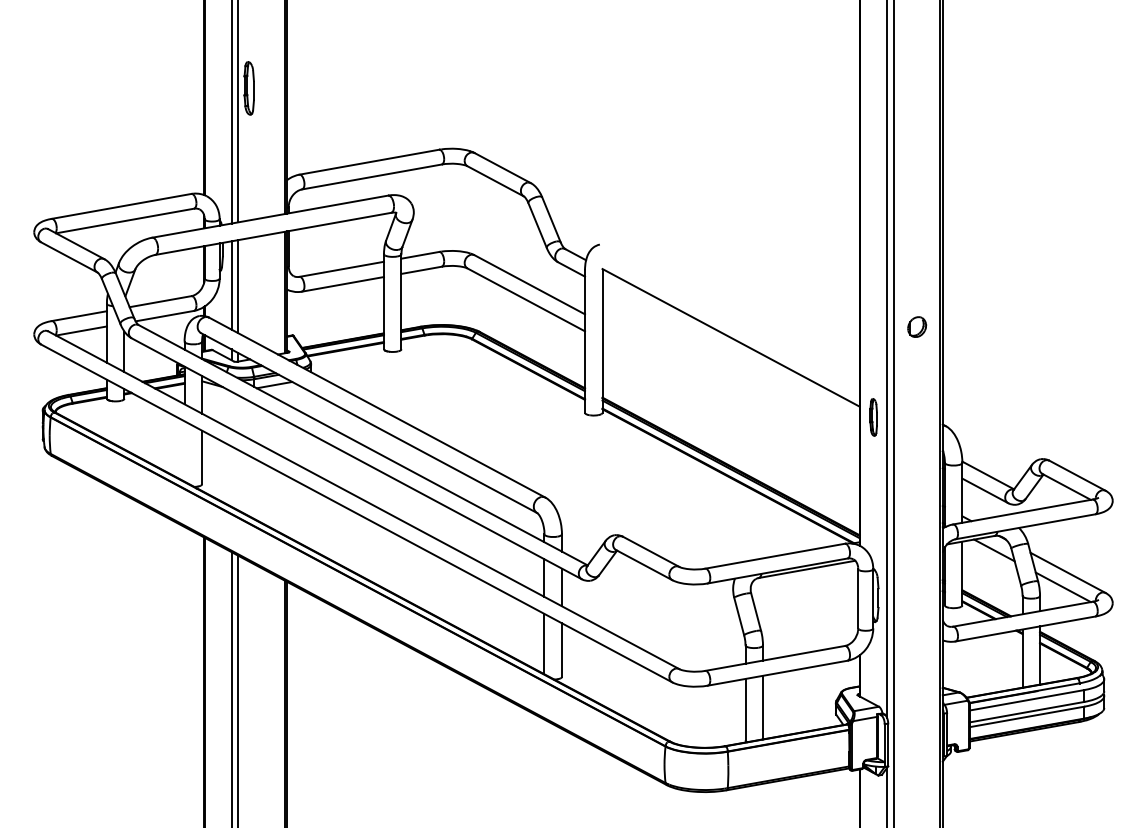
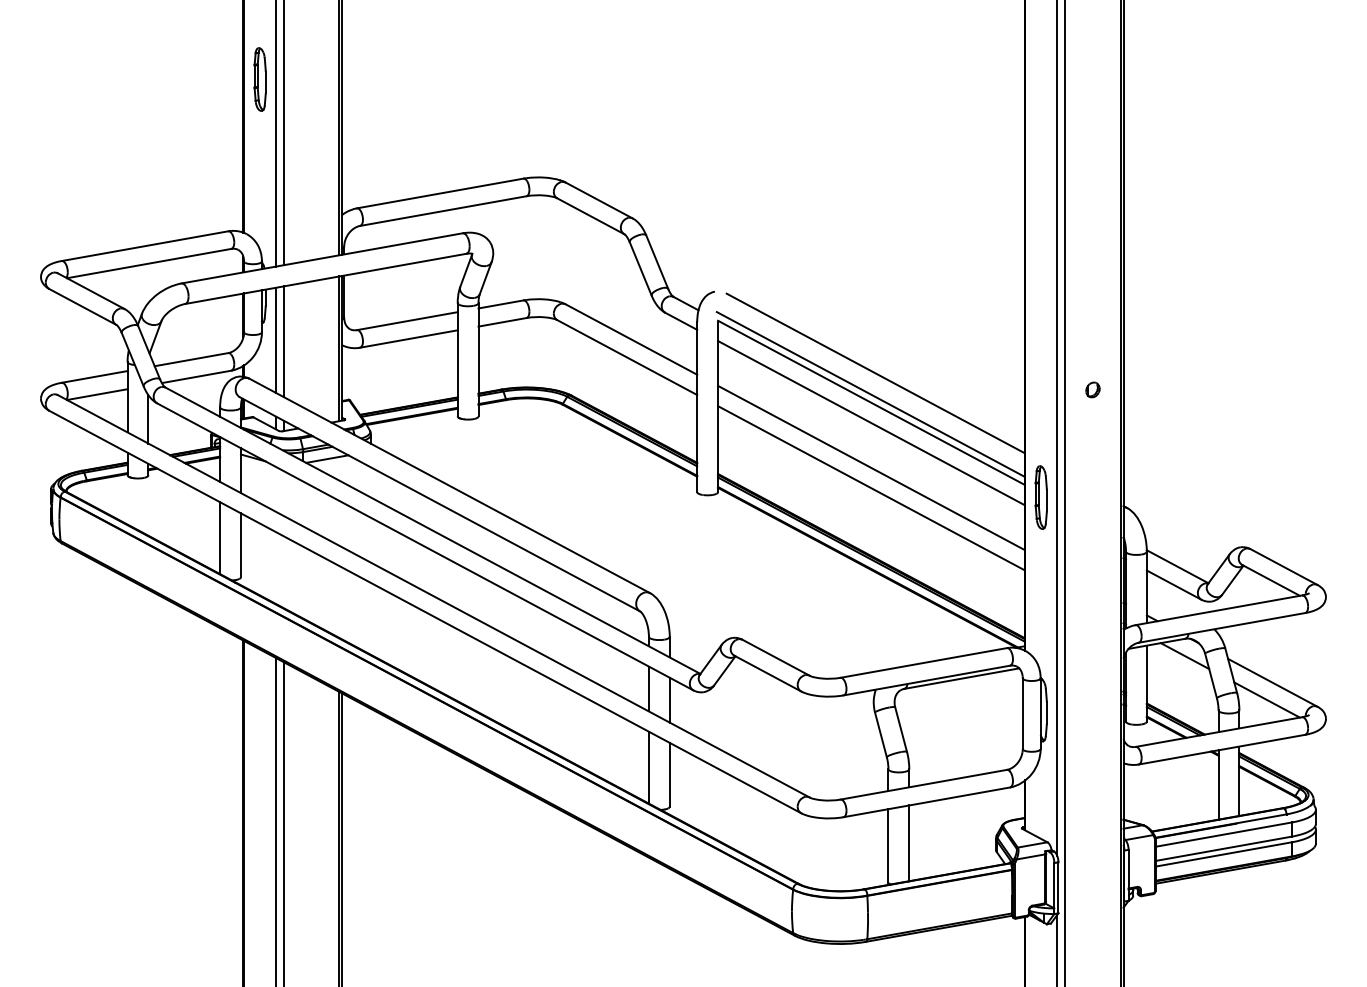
part: (248, 88) -> (259, 79), moved
line: (734, 313) -> (875, 373), added
part: (916, 326) -> (1092, 389), size x0.62
line: (730, 330) -> (870, 394), added
line: (731, 355) -> (871, 423), added
line: (731, 392) -> (871, 467), added
line: (731, 409) -> (871, 488), added
part: (873, 417) -> (1040, 497), size x1.43
line: (184, 451) -> (220, 538), added

